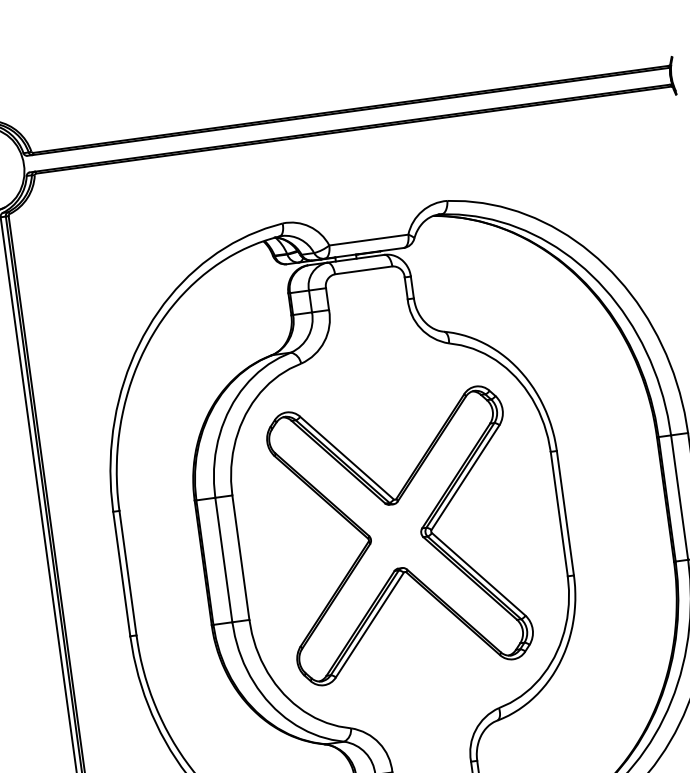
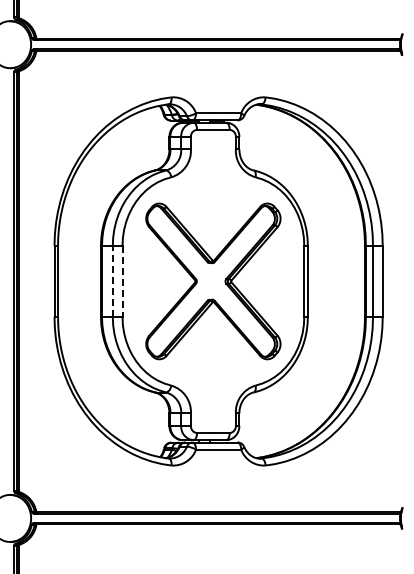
line: (240, 557) -> (122, 281), solid -> dashed
line: (223, 560) -> (112, 281), solid -> dashed

